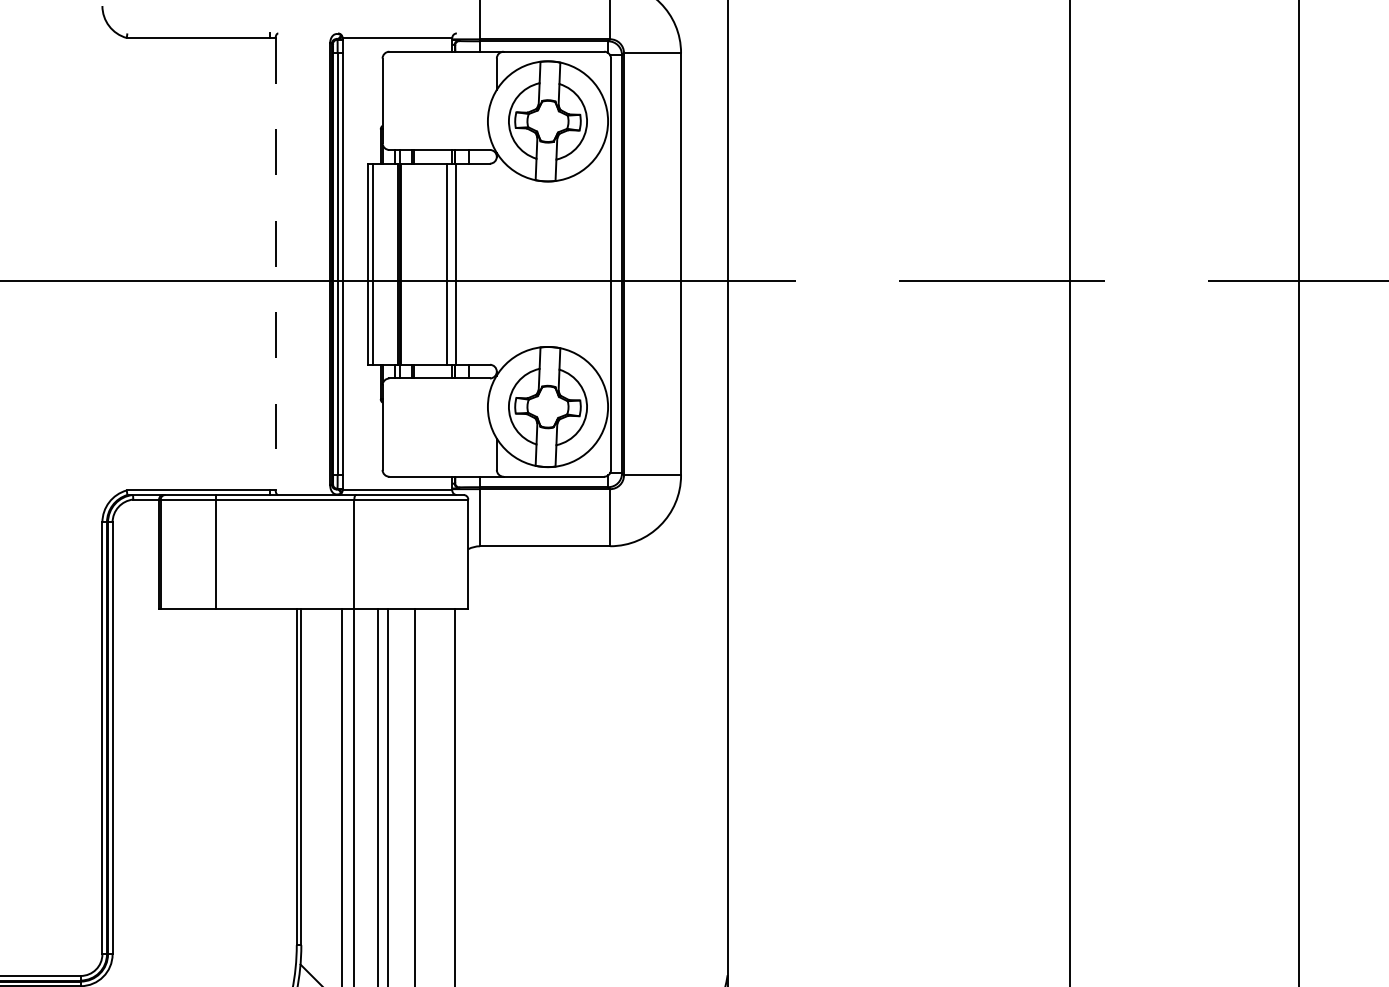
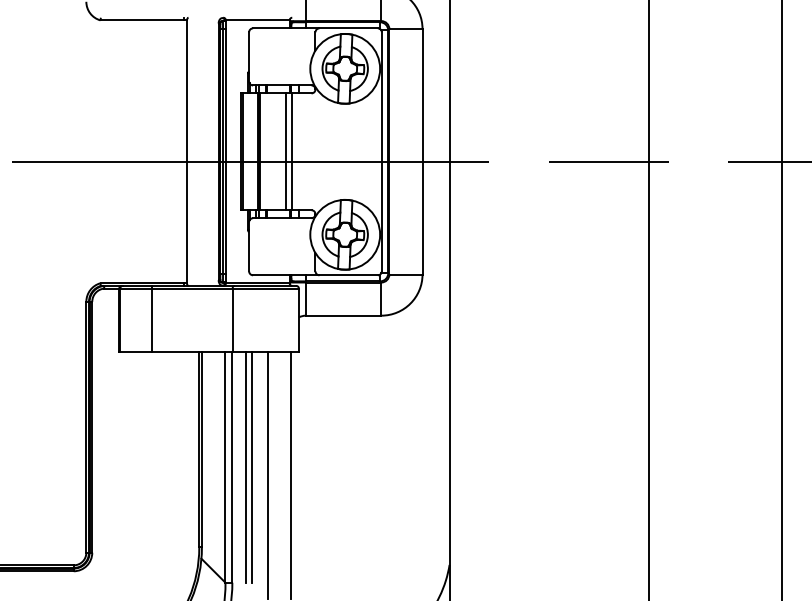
line: (276, 265) -> (187, 152), dashed -> solid

